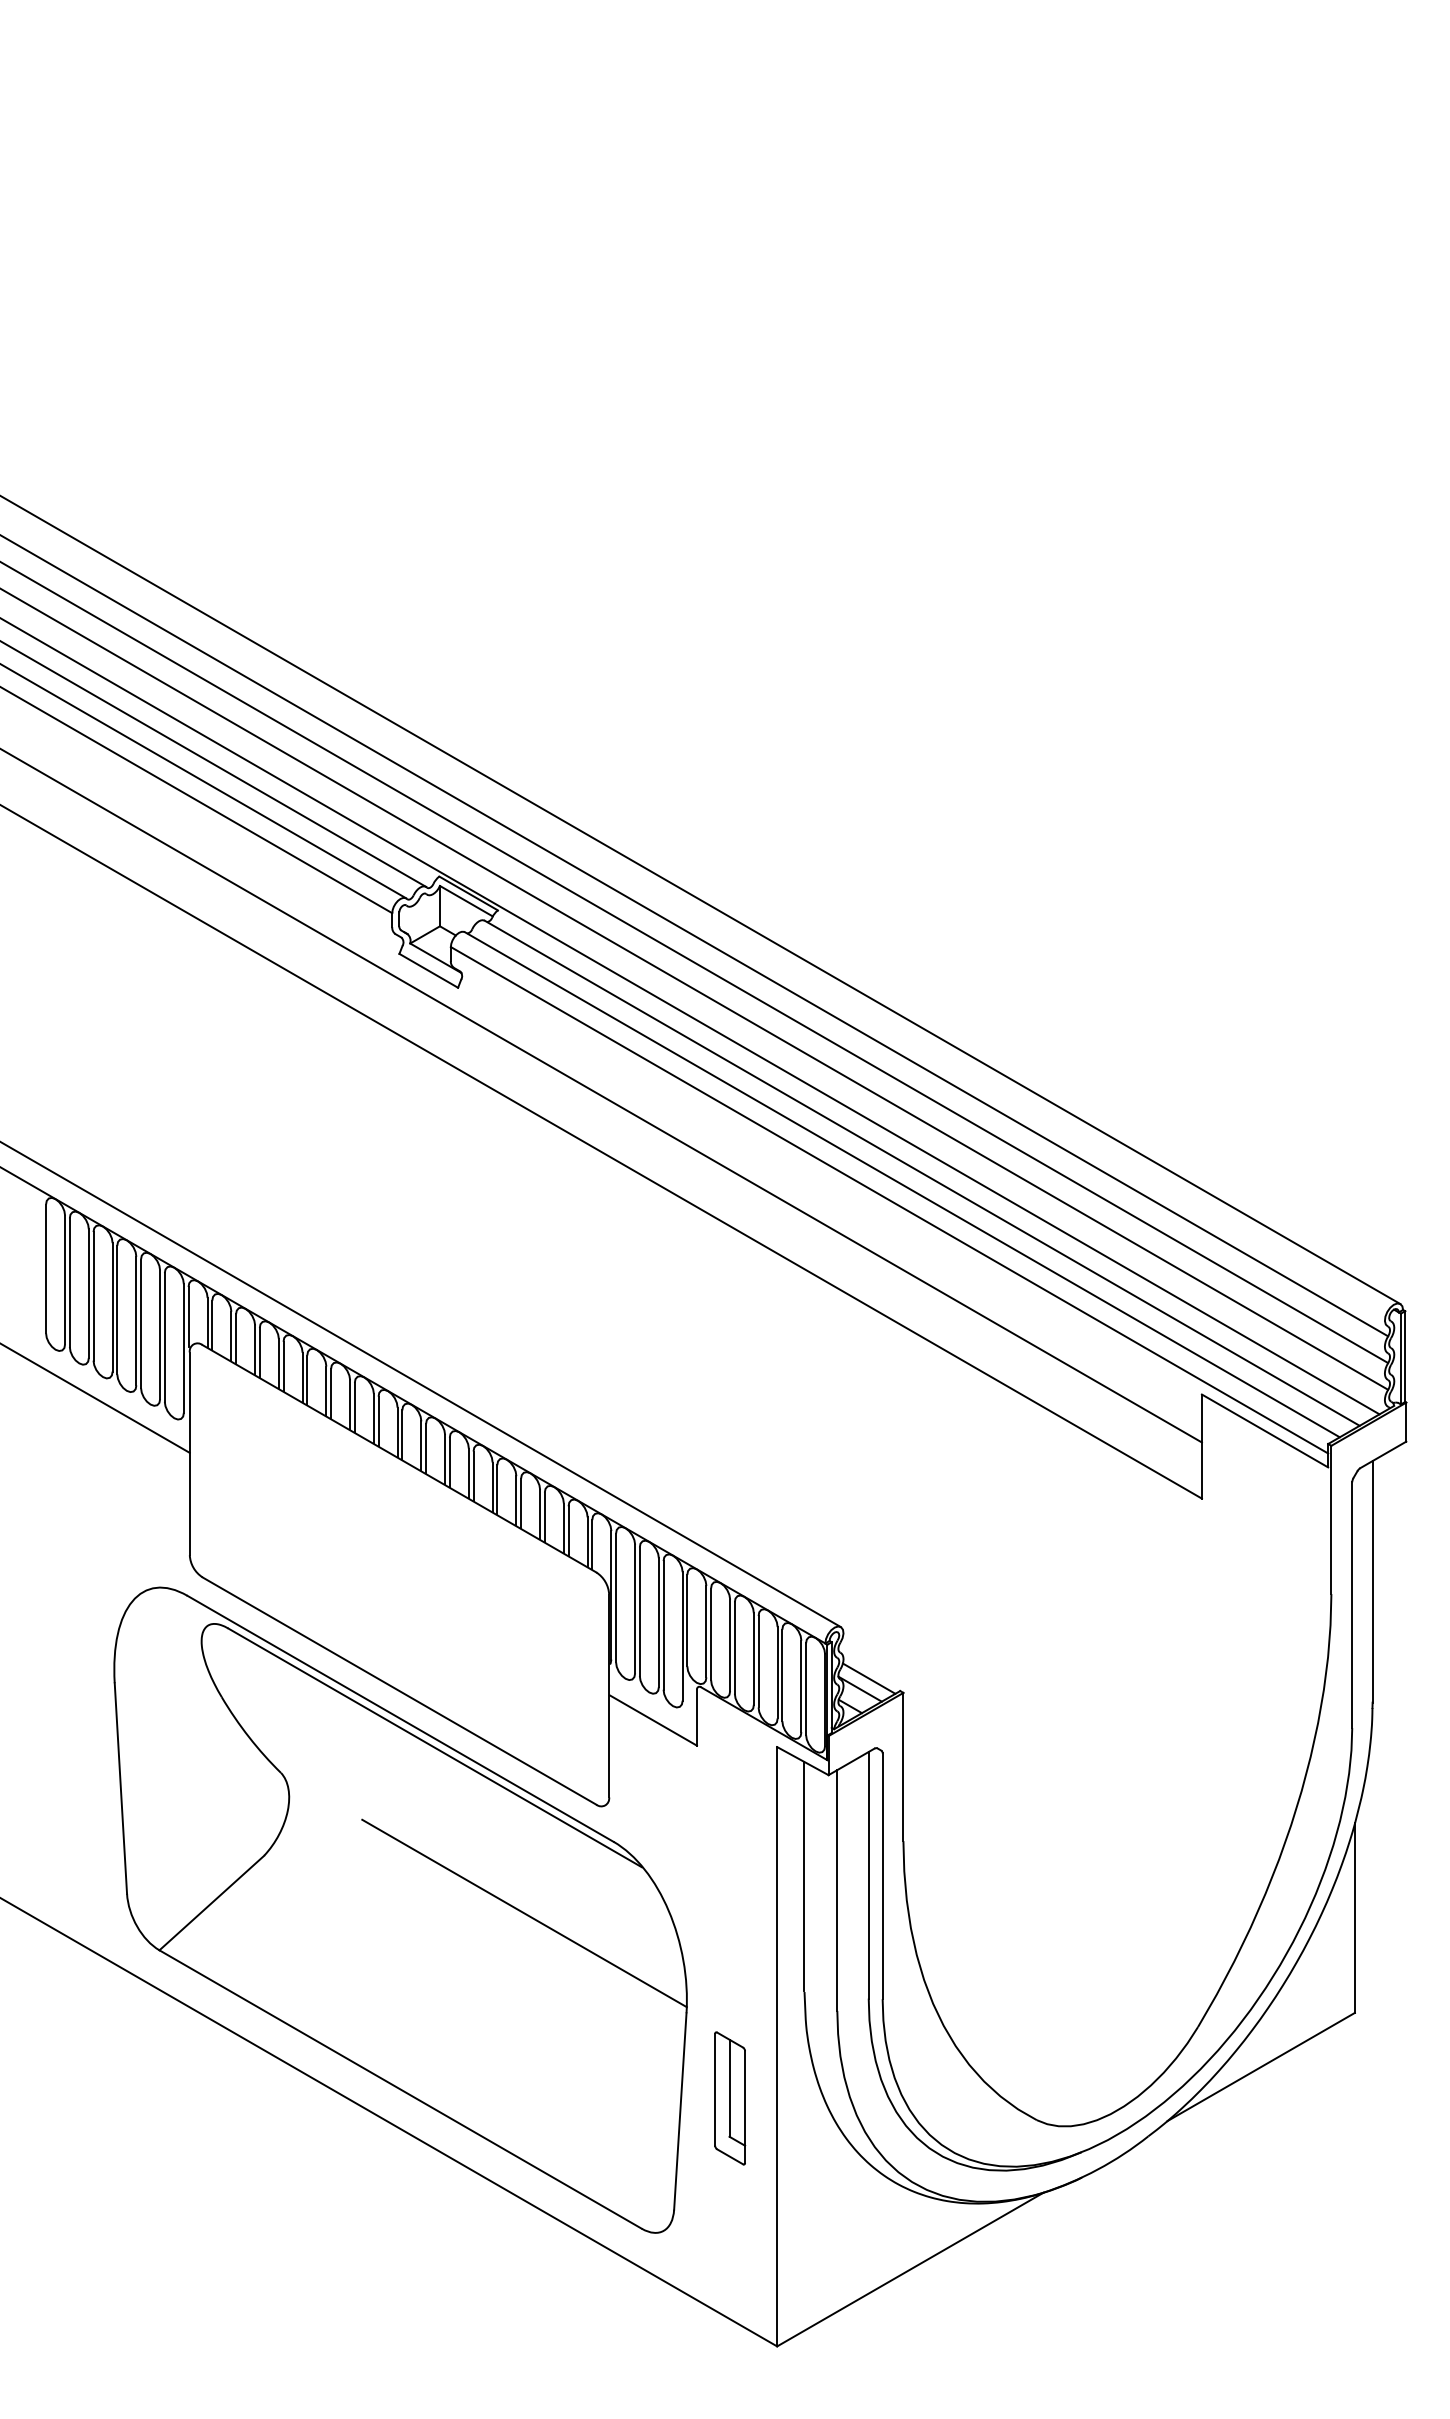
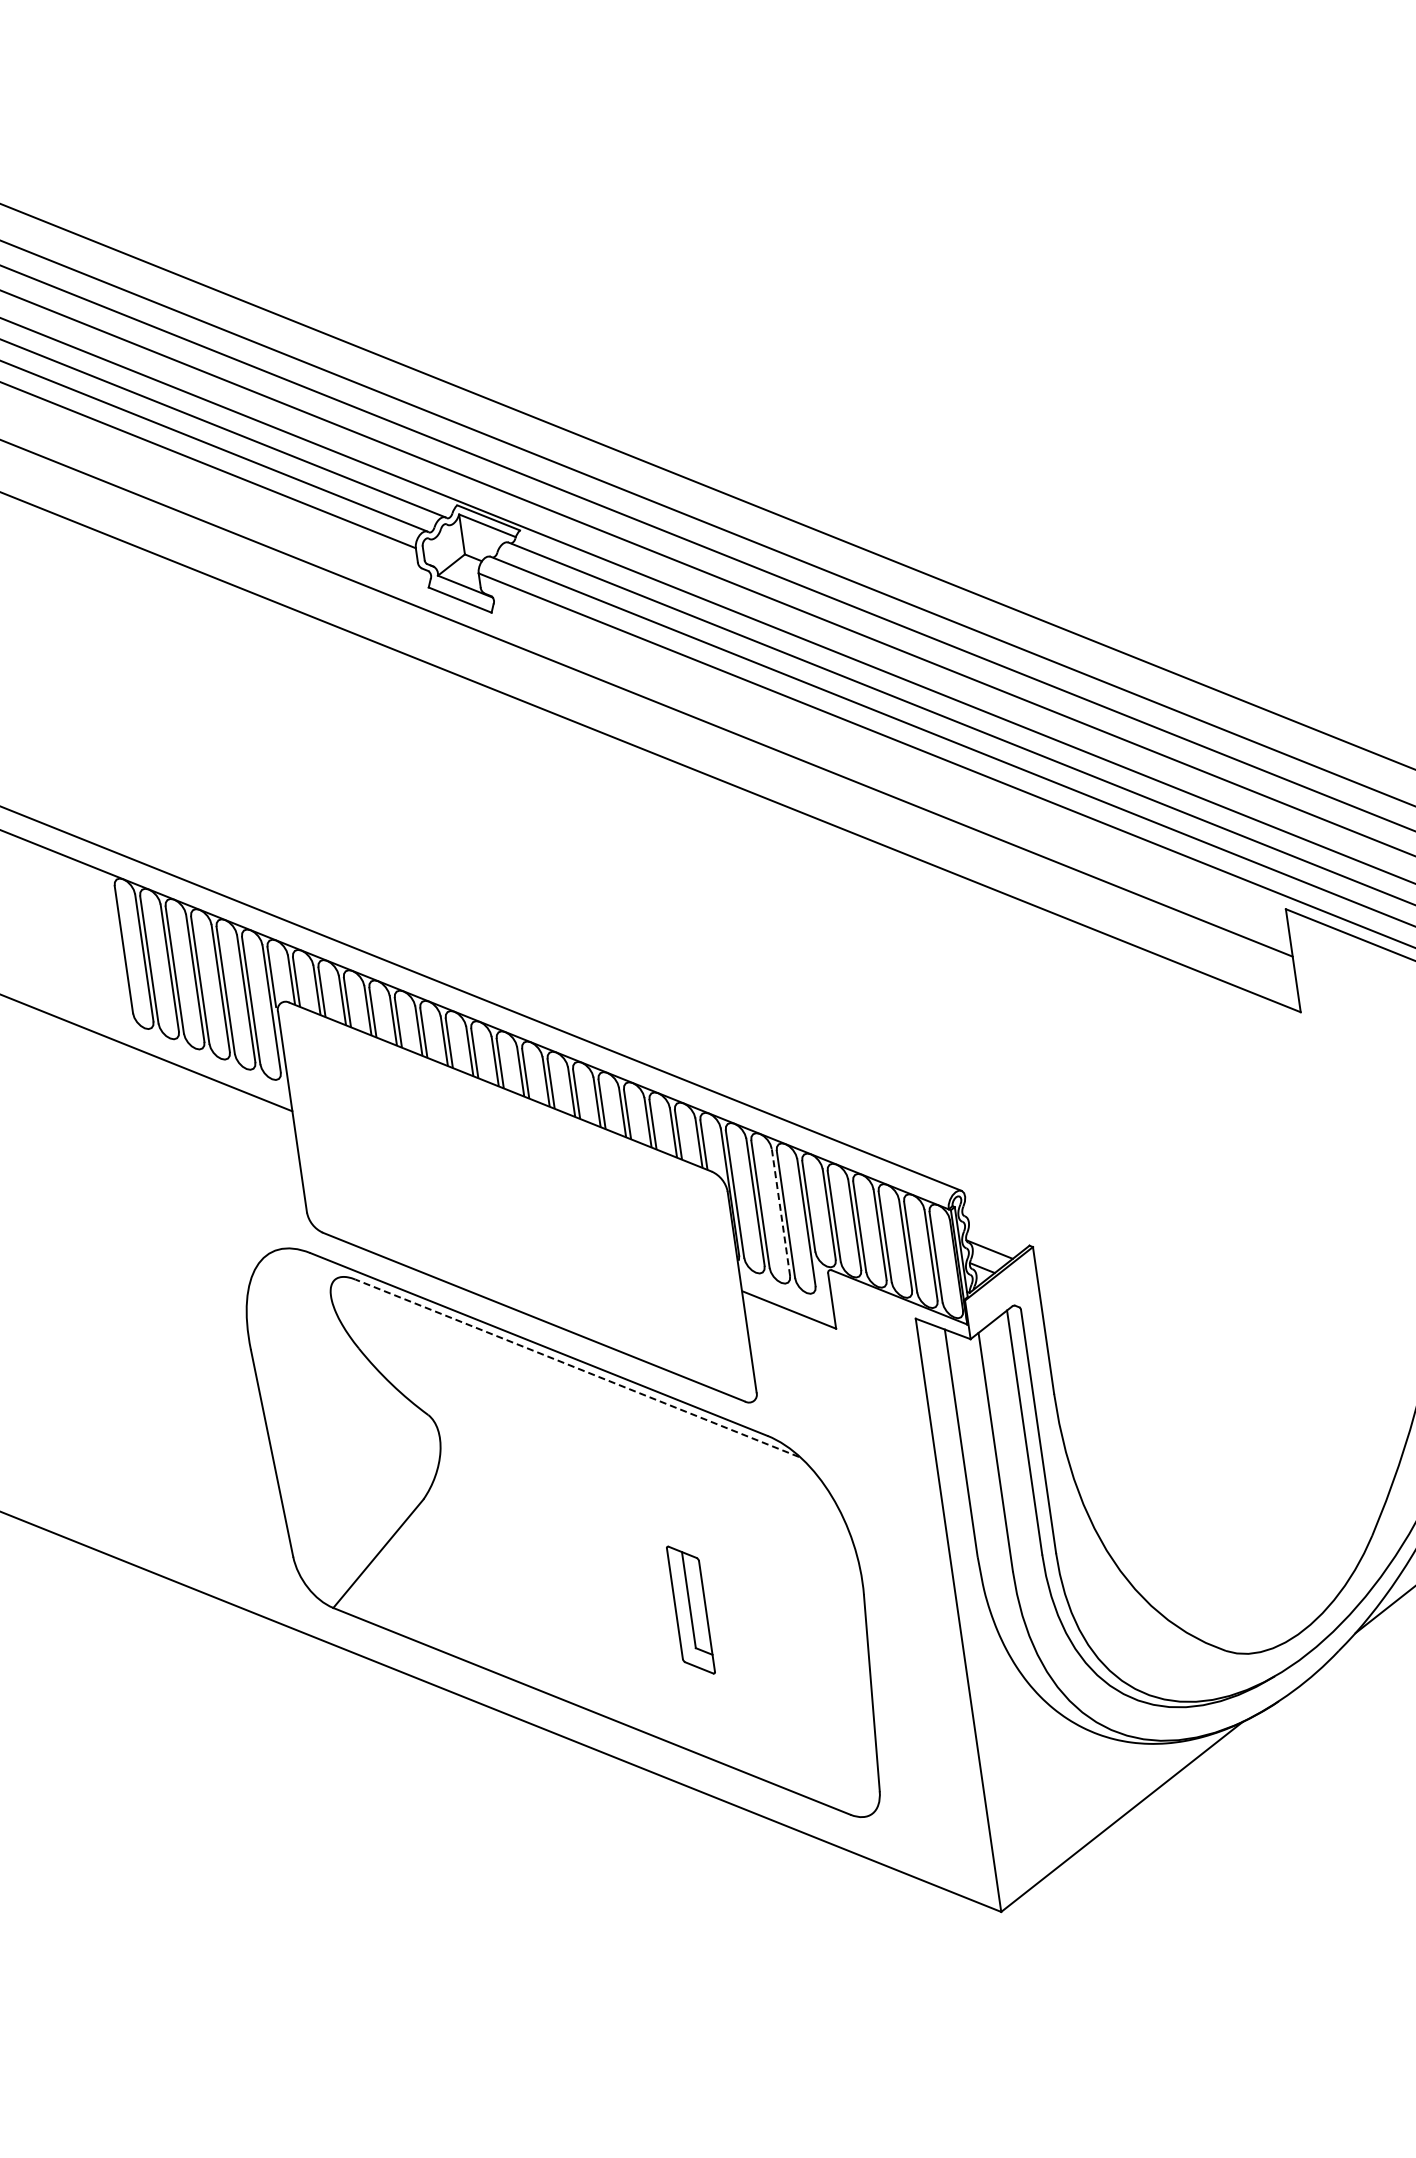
line: (658, 1622) -> (780, 1212), solid -> dashed
line: (868, 1678) -> (996, 1237), removed
line: (435, 1747) -> (577, 1367), solid -> dashed
line: (524, 1913) -> (689, 1519), removed
part: (730, 2098) -> (691, 1610), moved

